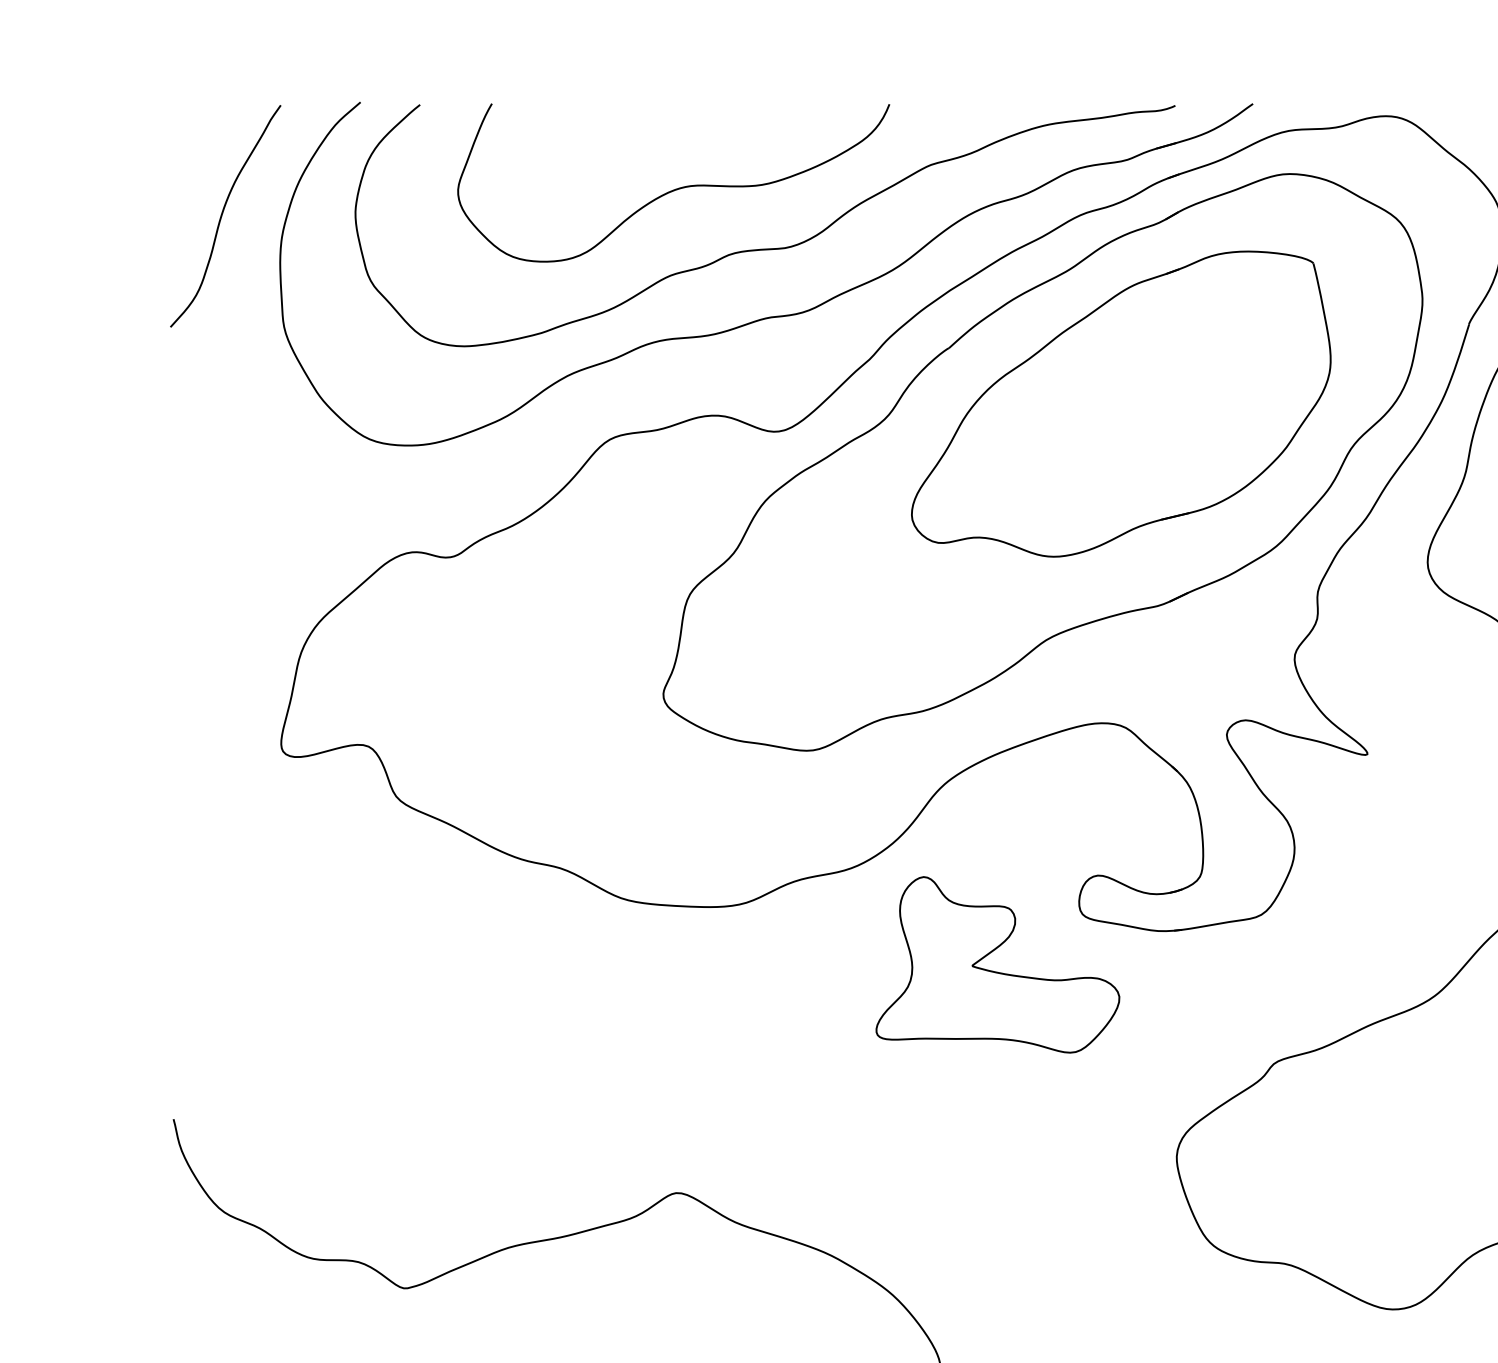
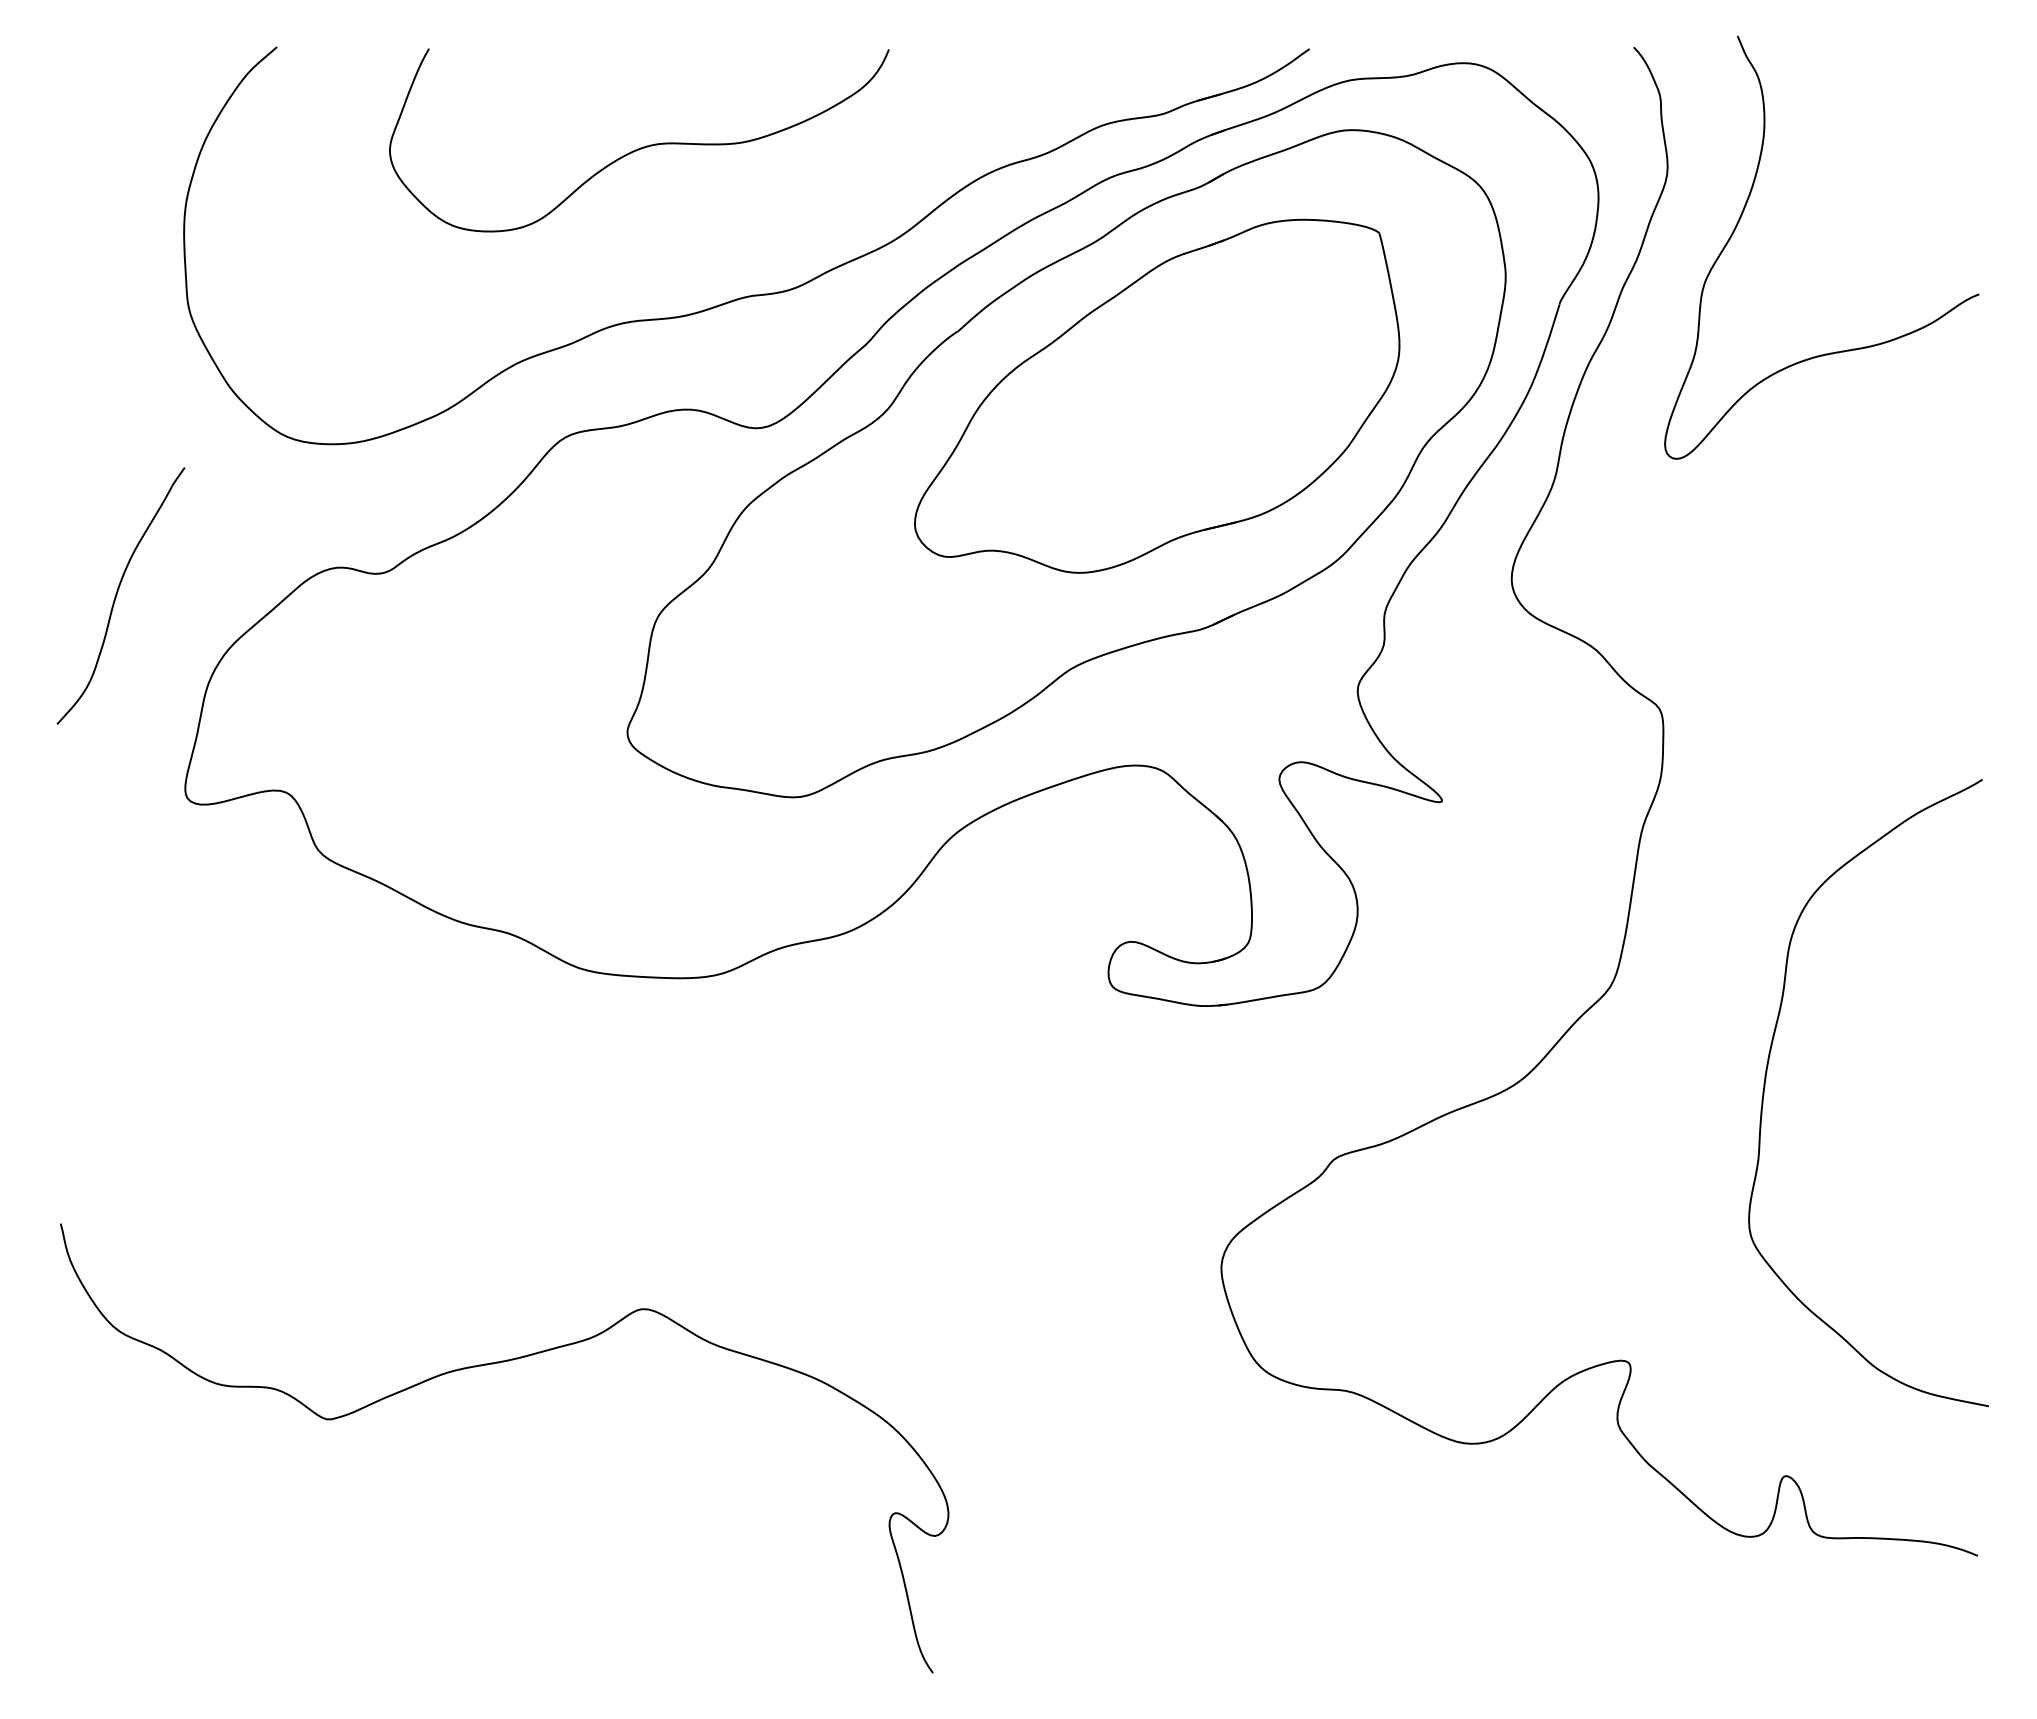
curve: (222, 215) -> (117, 595), moved
curve: (764, 248) -> (744, 216), removed
part: (995, 971) -> (1011, 1052), removed

